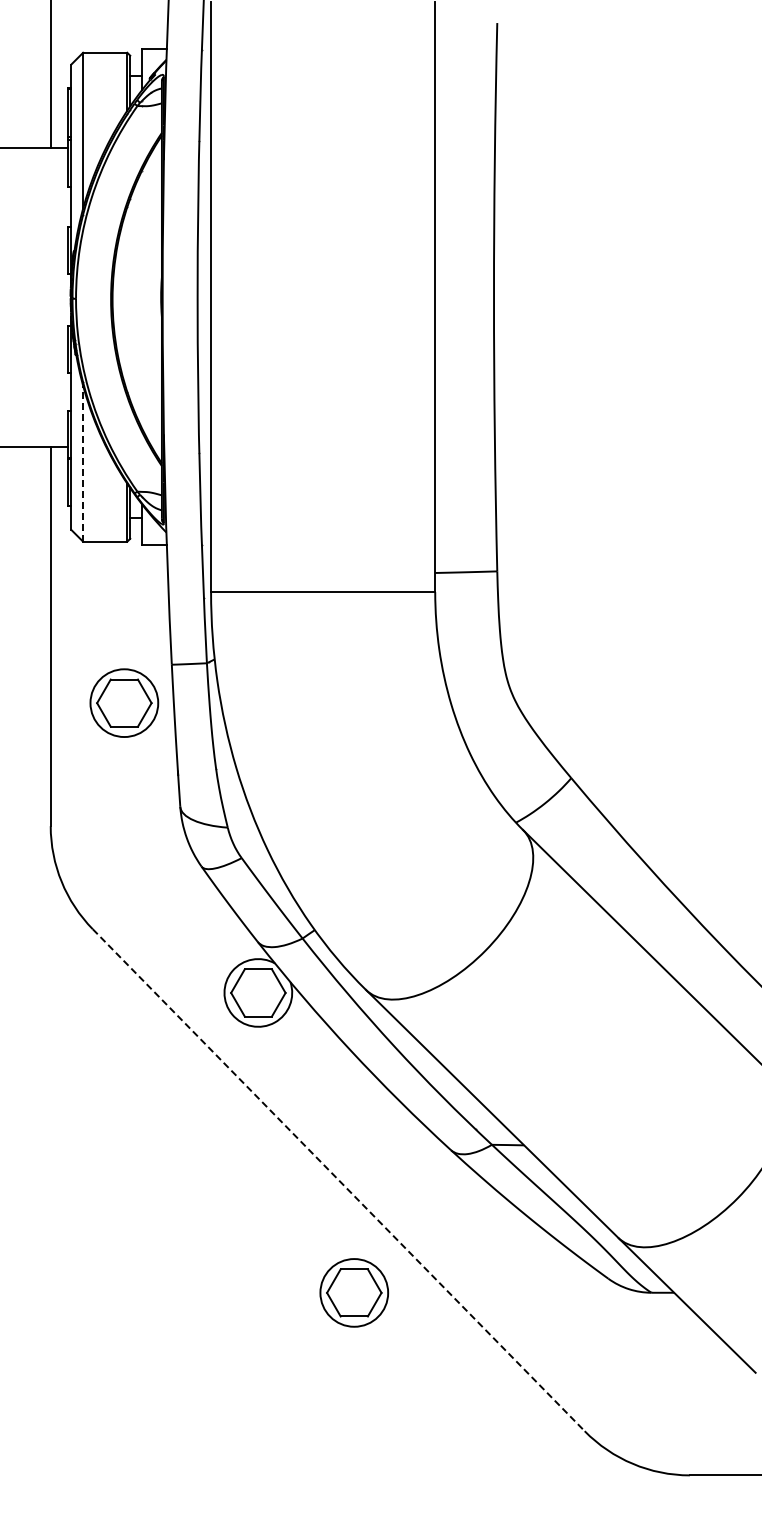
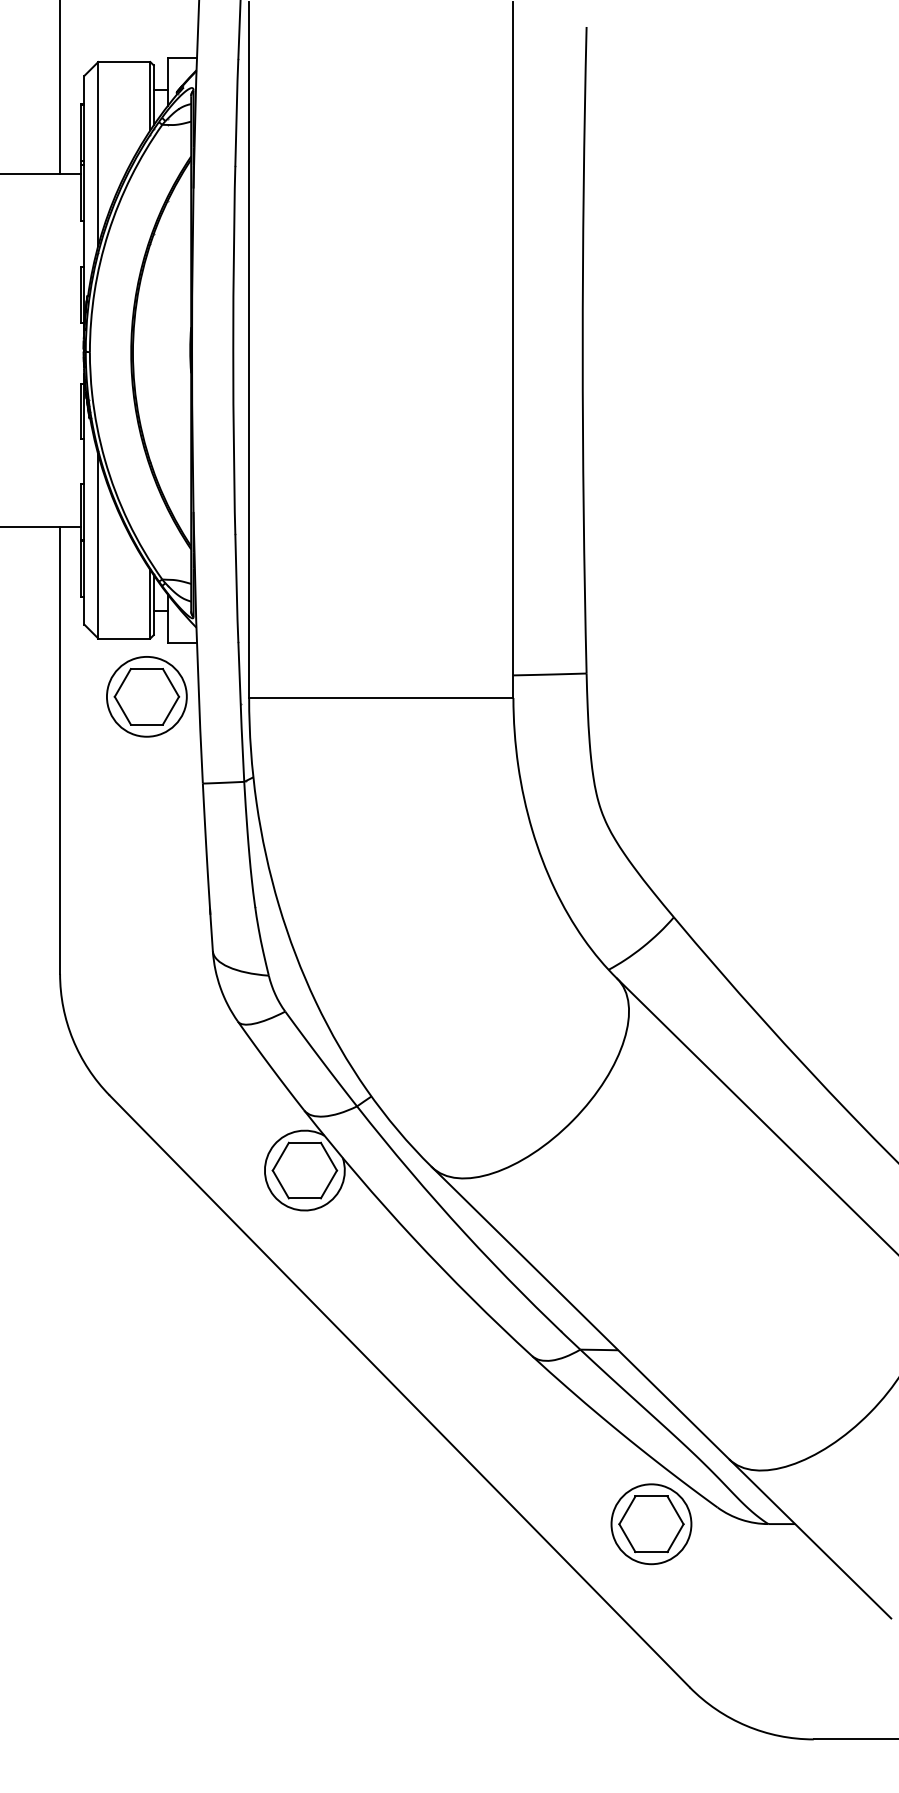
line: (83, 463) -> (98, 546), dashed -> solid
part: (124, 702) -> (147, 696), moved
line: (339, 1180) -> (400, 1391), dashed -> solid
part: (354, 1292) -> (651, 1523), moved

